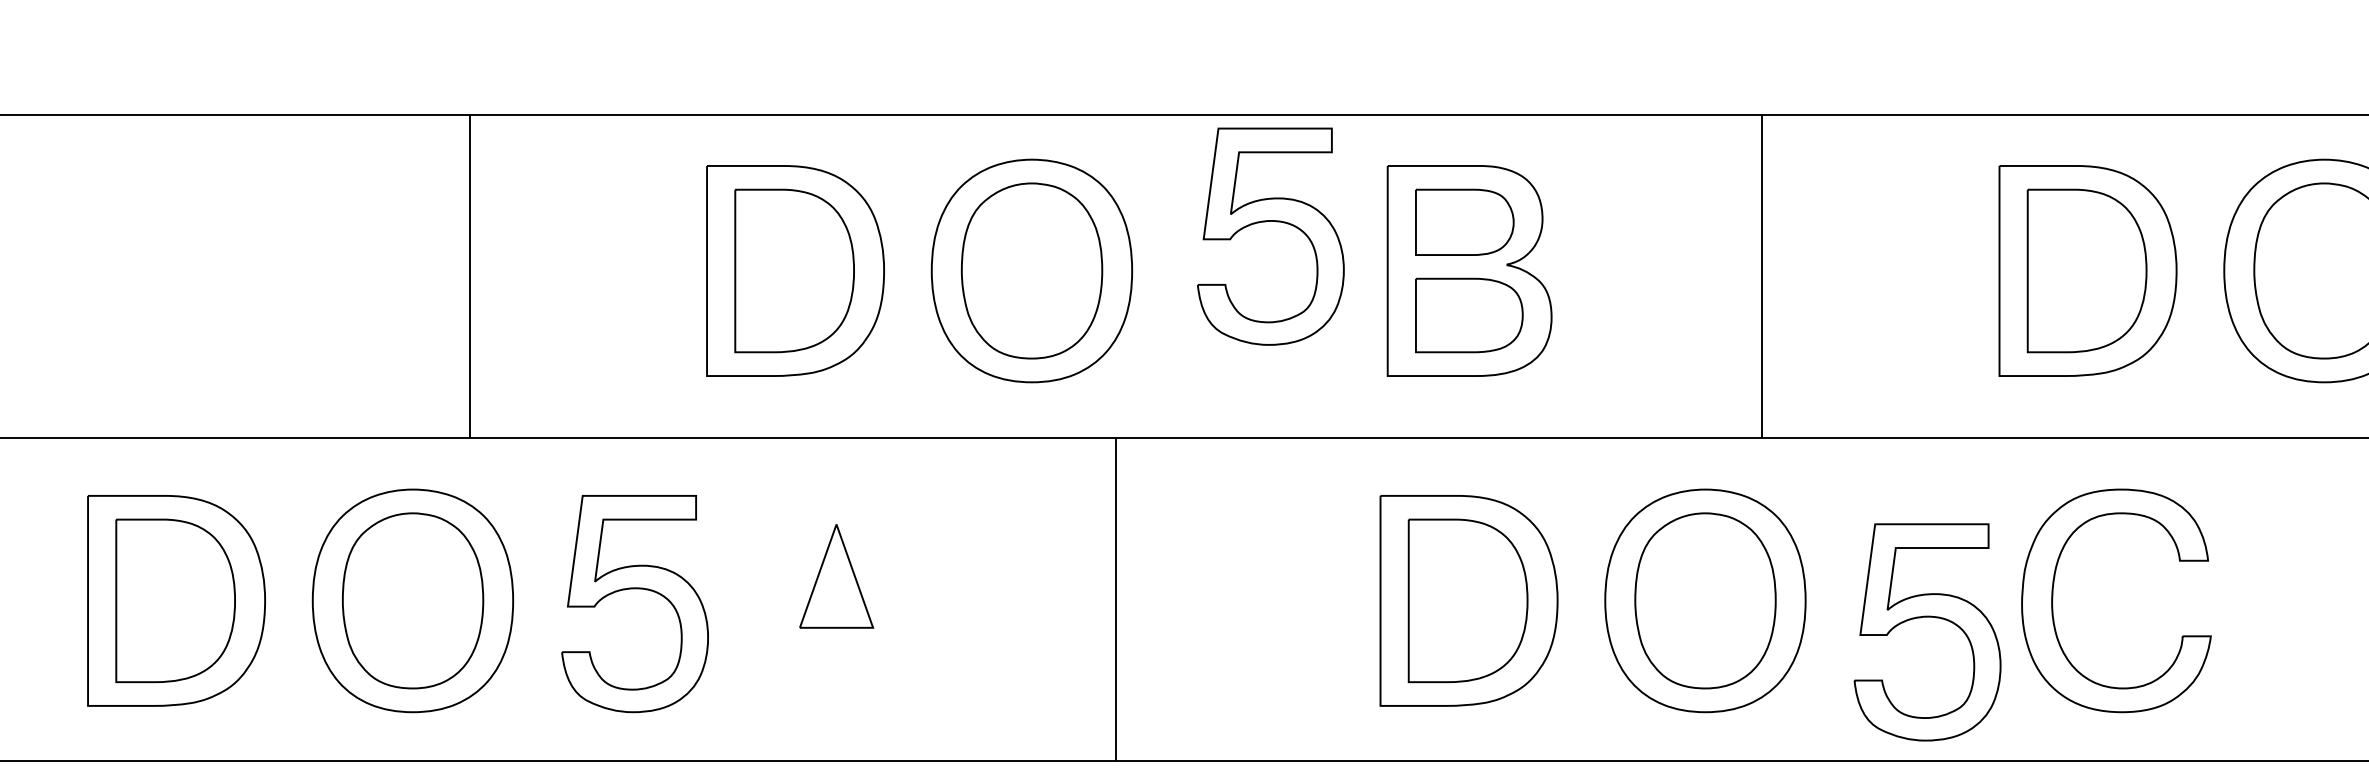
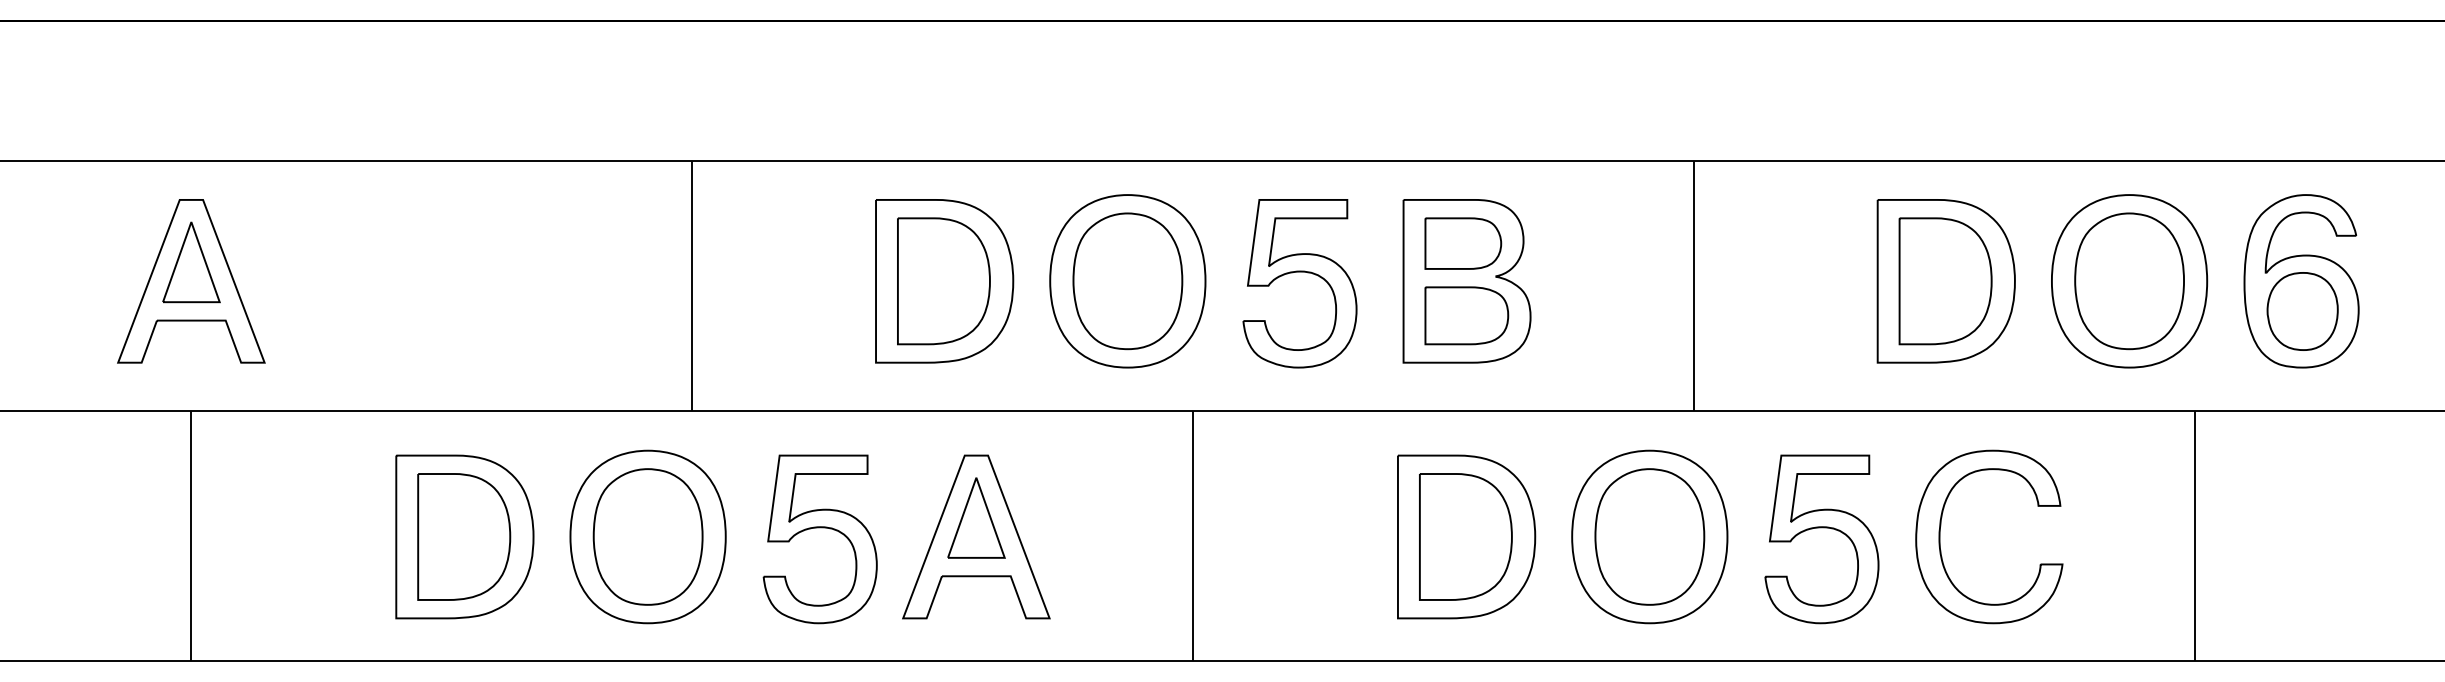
part: (1270, 222) -> (1299, 272), moved
part: (836, 600) -> (976, 536), added
part: (2053, 600) -> (1940, 536), moved
part: (1926, 618) -> (1821, 528), moved

